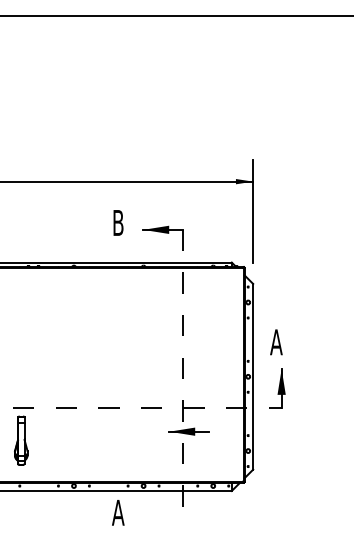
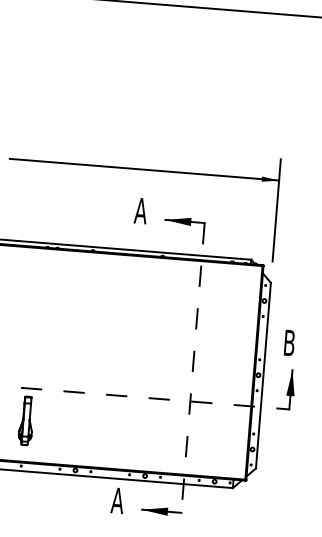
text: (118, 222) -> (141, 210), B -> A
text: (276, 342) -> (289, 343), A -> B
part: (188, 431) -> (161, 511), moved

